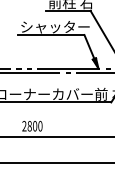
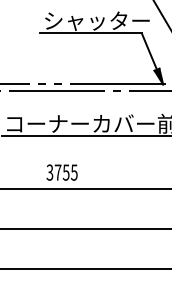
text: (32, 125) -> (62, 171), 2800 -> 3755

